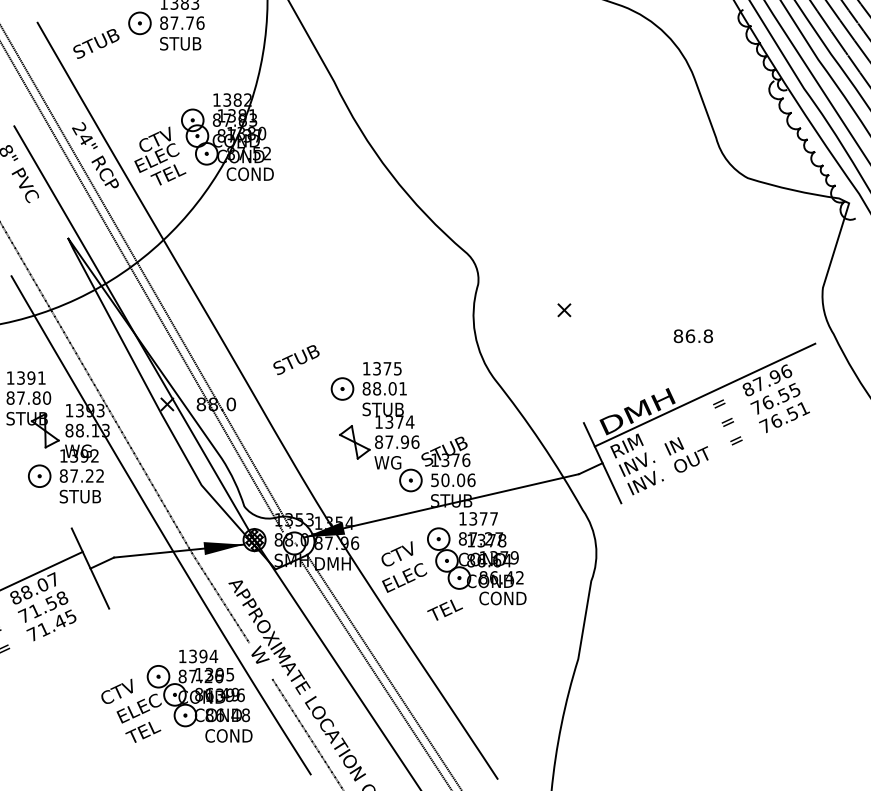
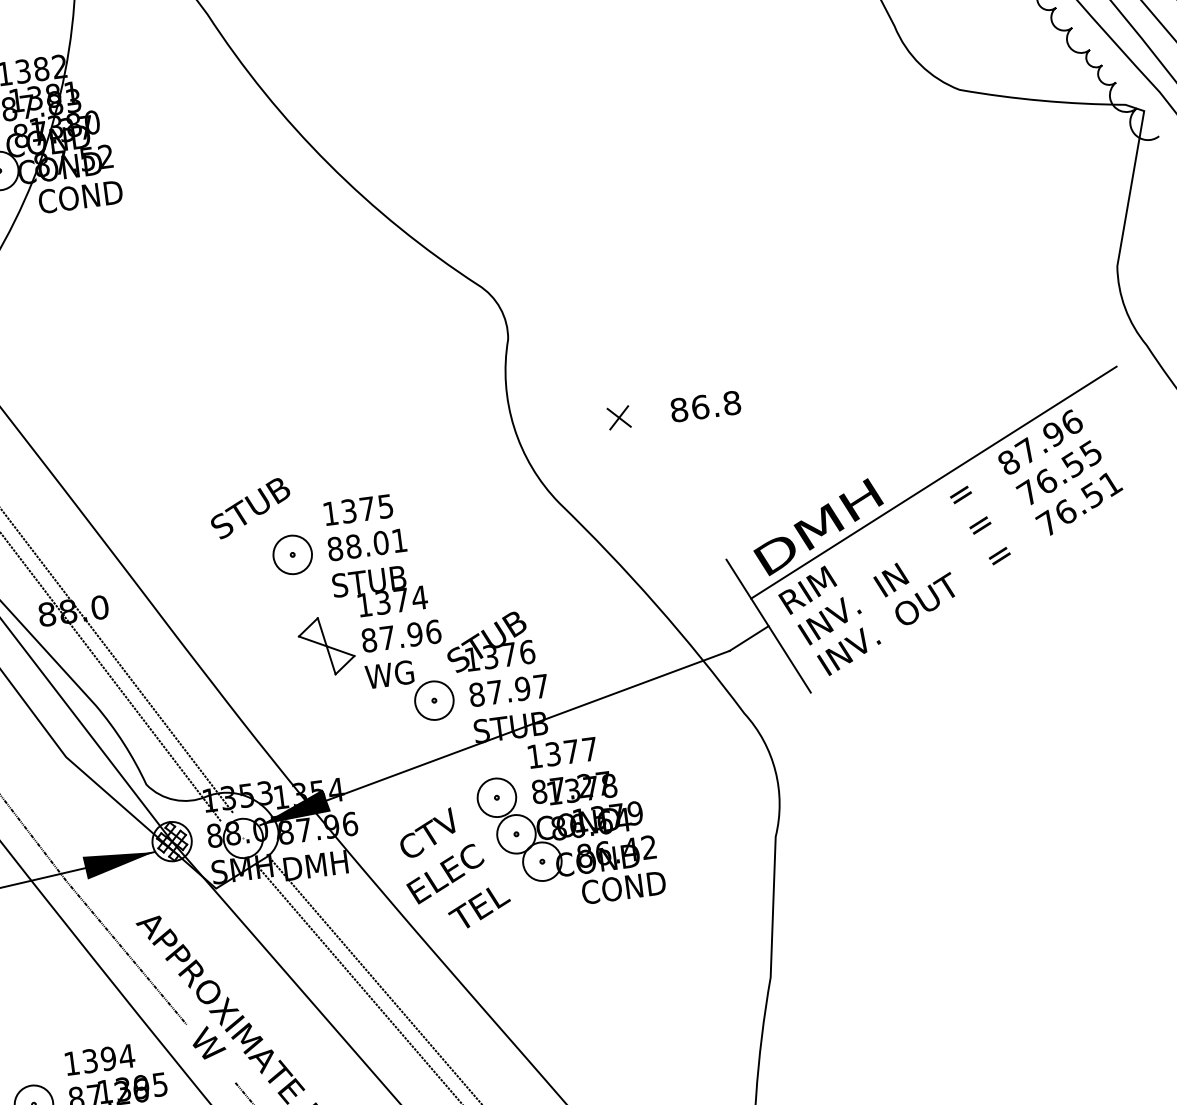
part: (564, 310) -> (619, 418), moved
text: (692, 336) -> (704, 407), moved
text: (296, 359) -> (250, 507), moved
text: (453, 480) -> (509, 690), 50.06 -> 87.97
text: (444, 609) -> (478, 906), moved

